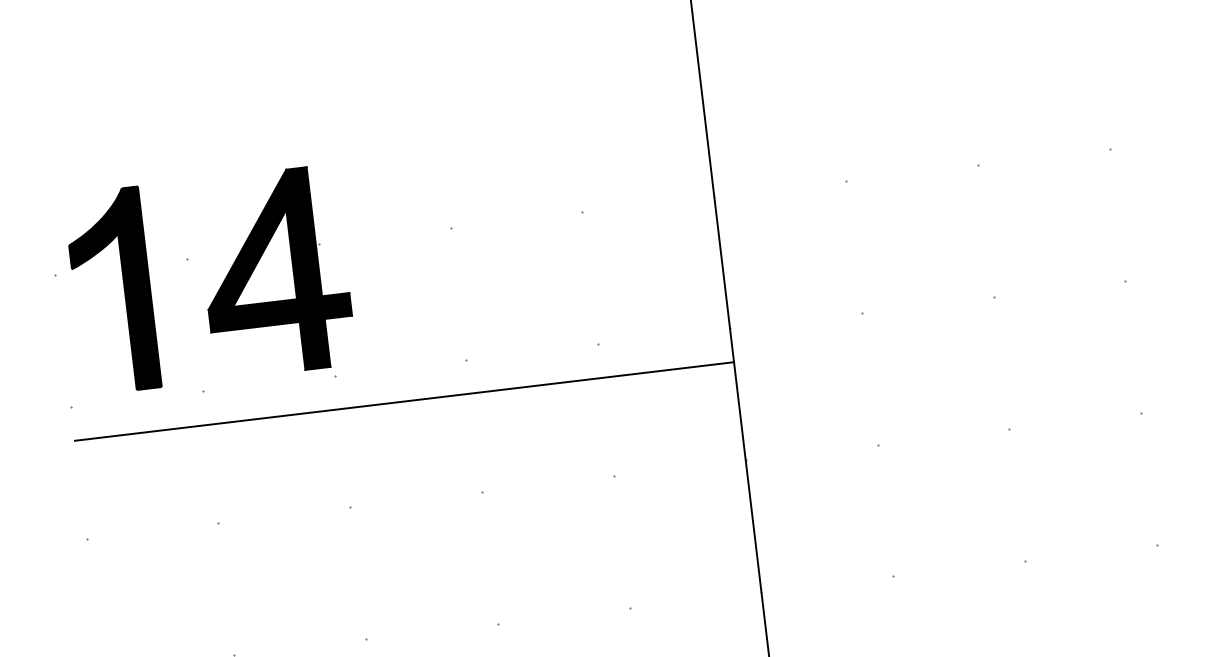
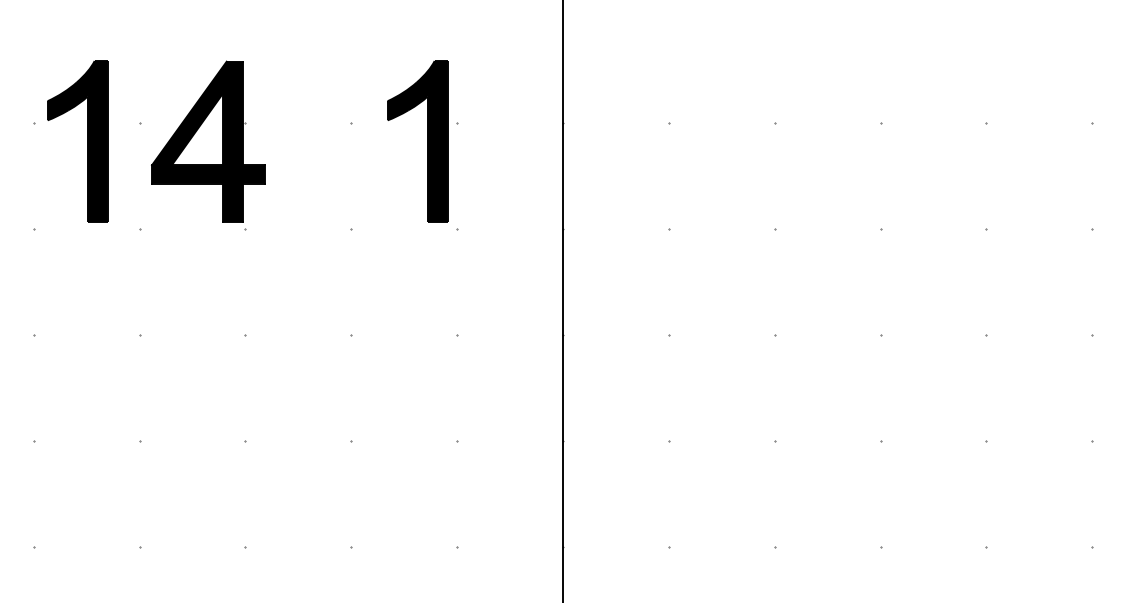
part: (548, 239) -> (427, 141), added
line: (403, 401) -> (297, 256), removed

